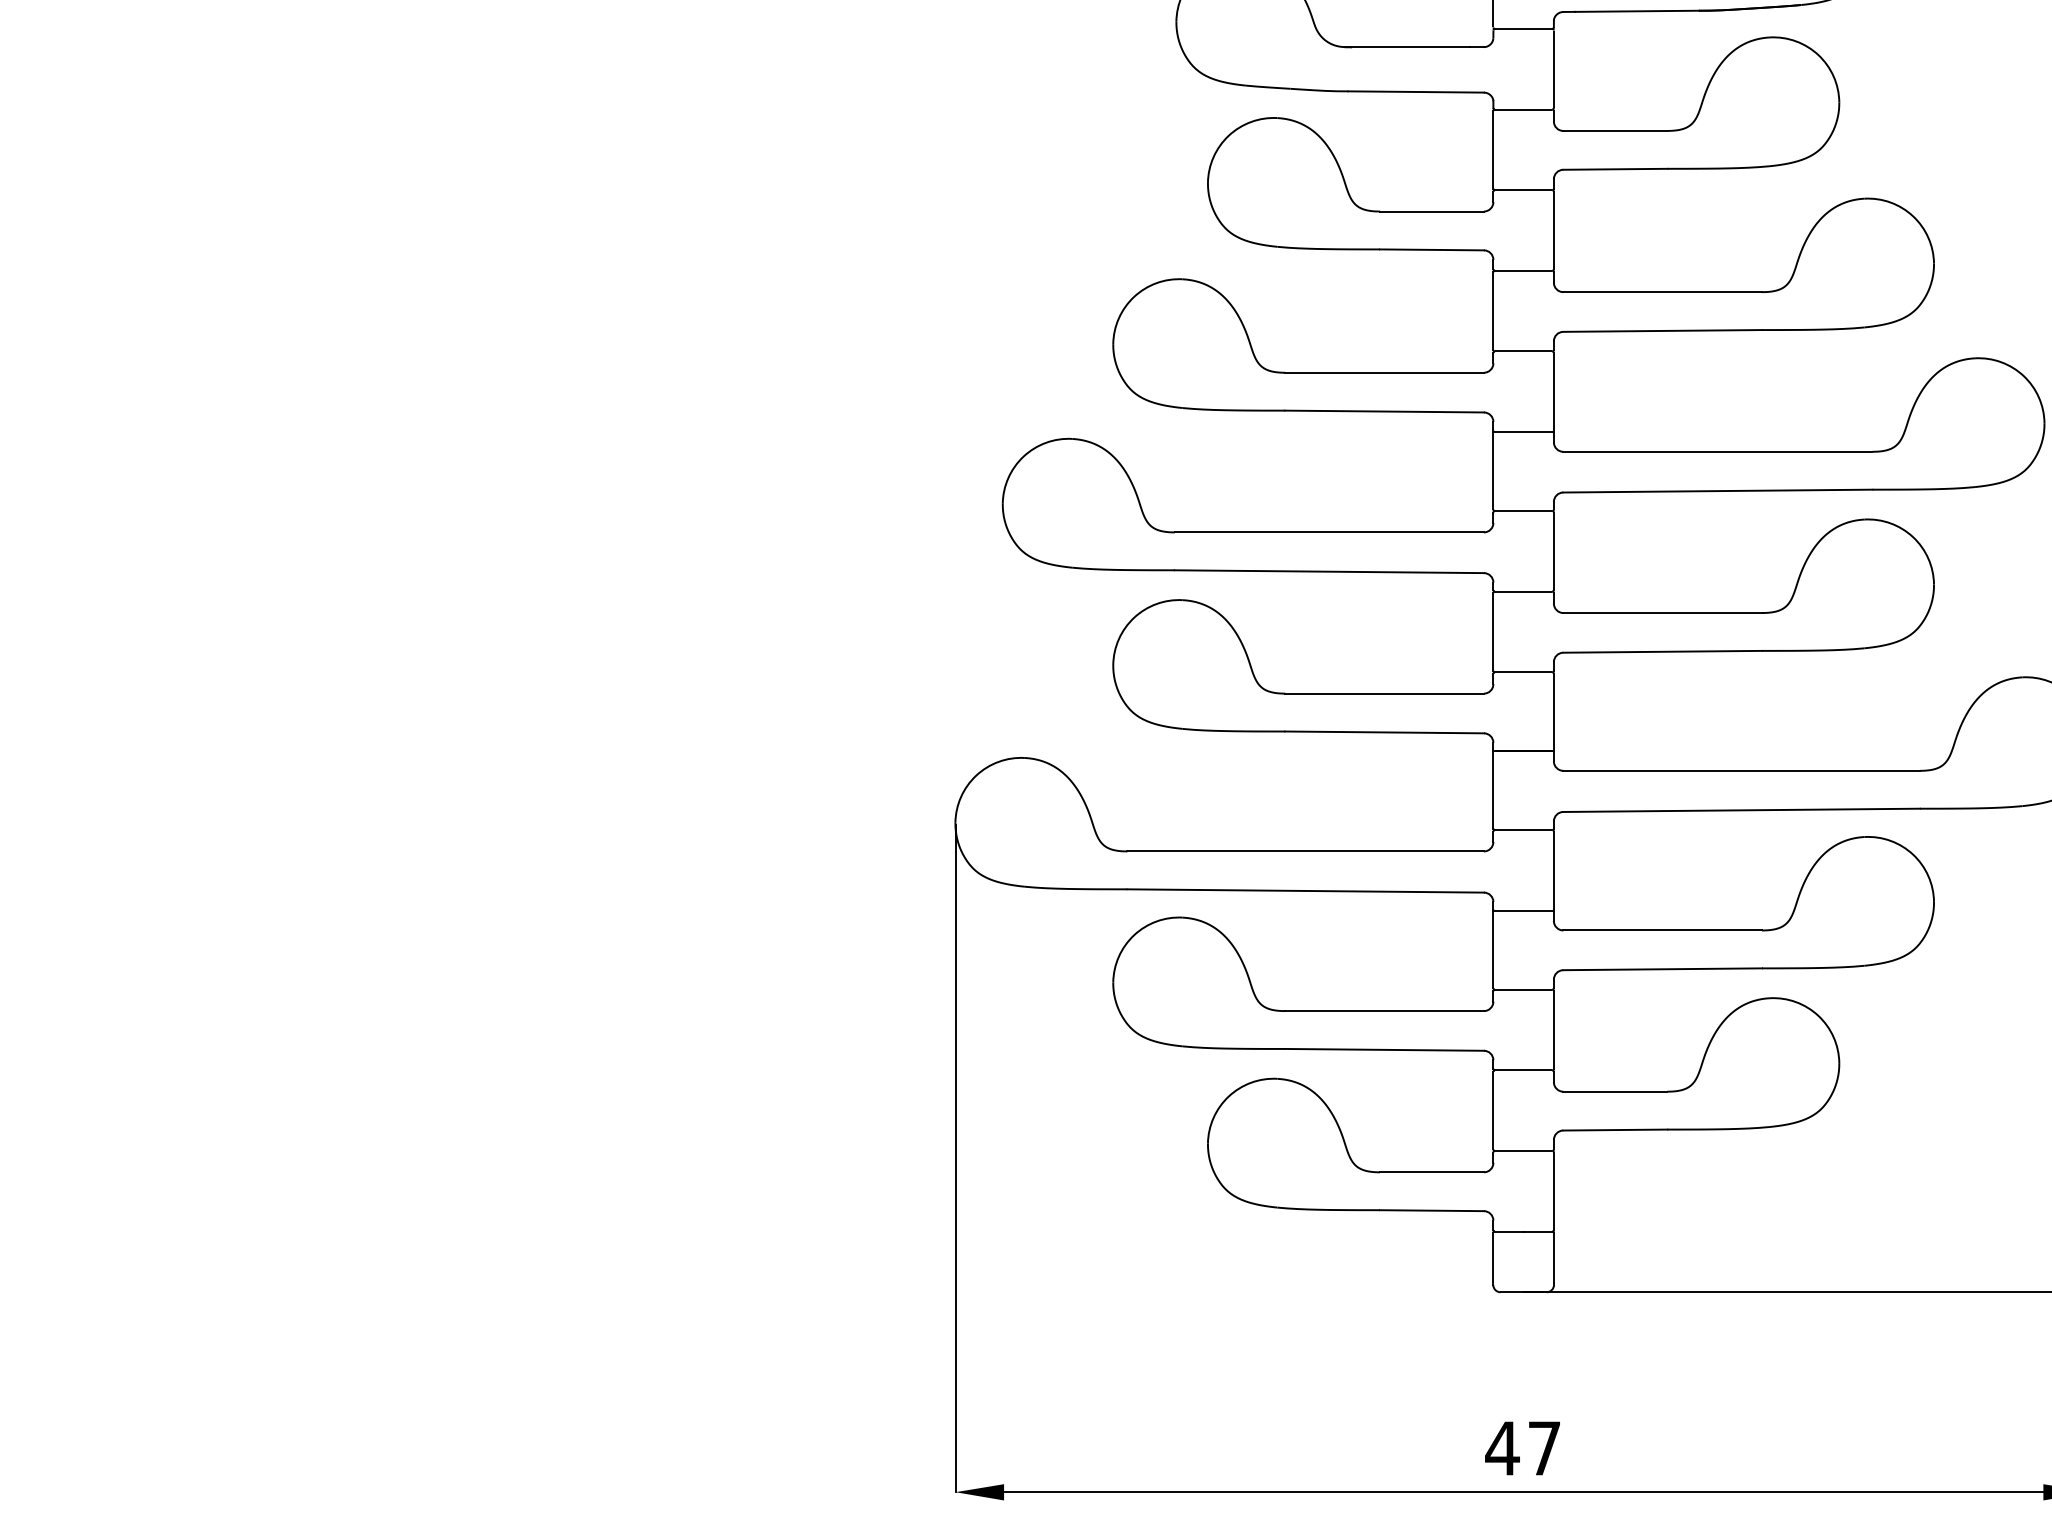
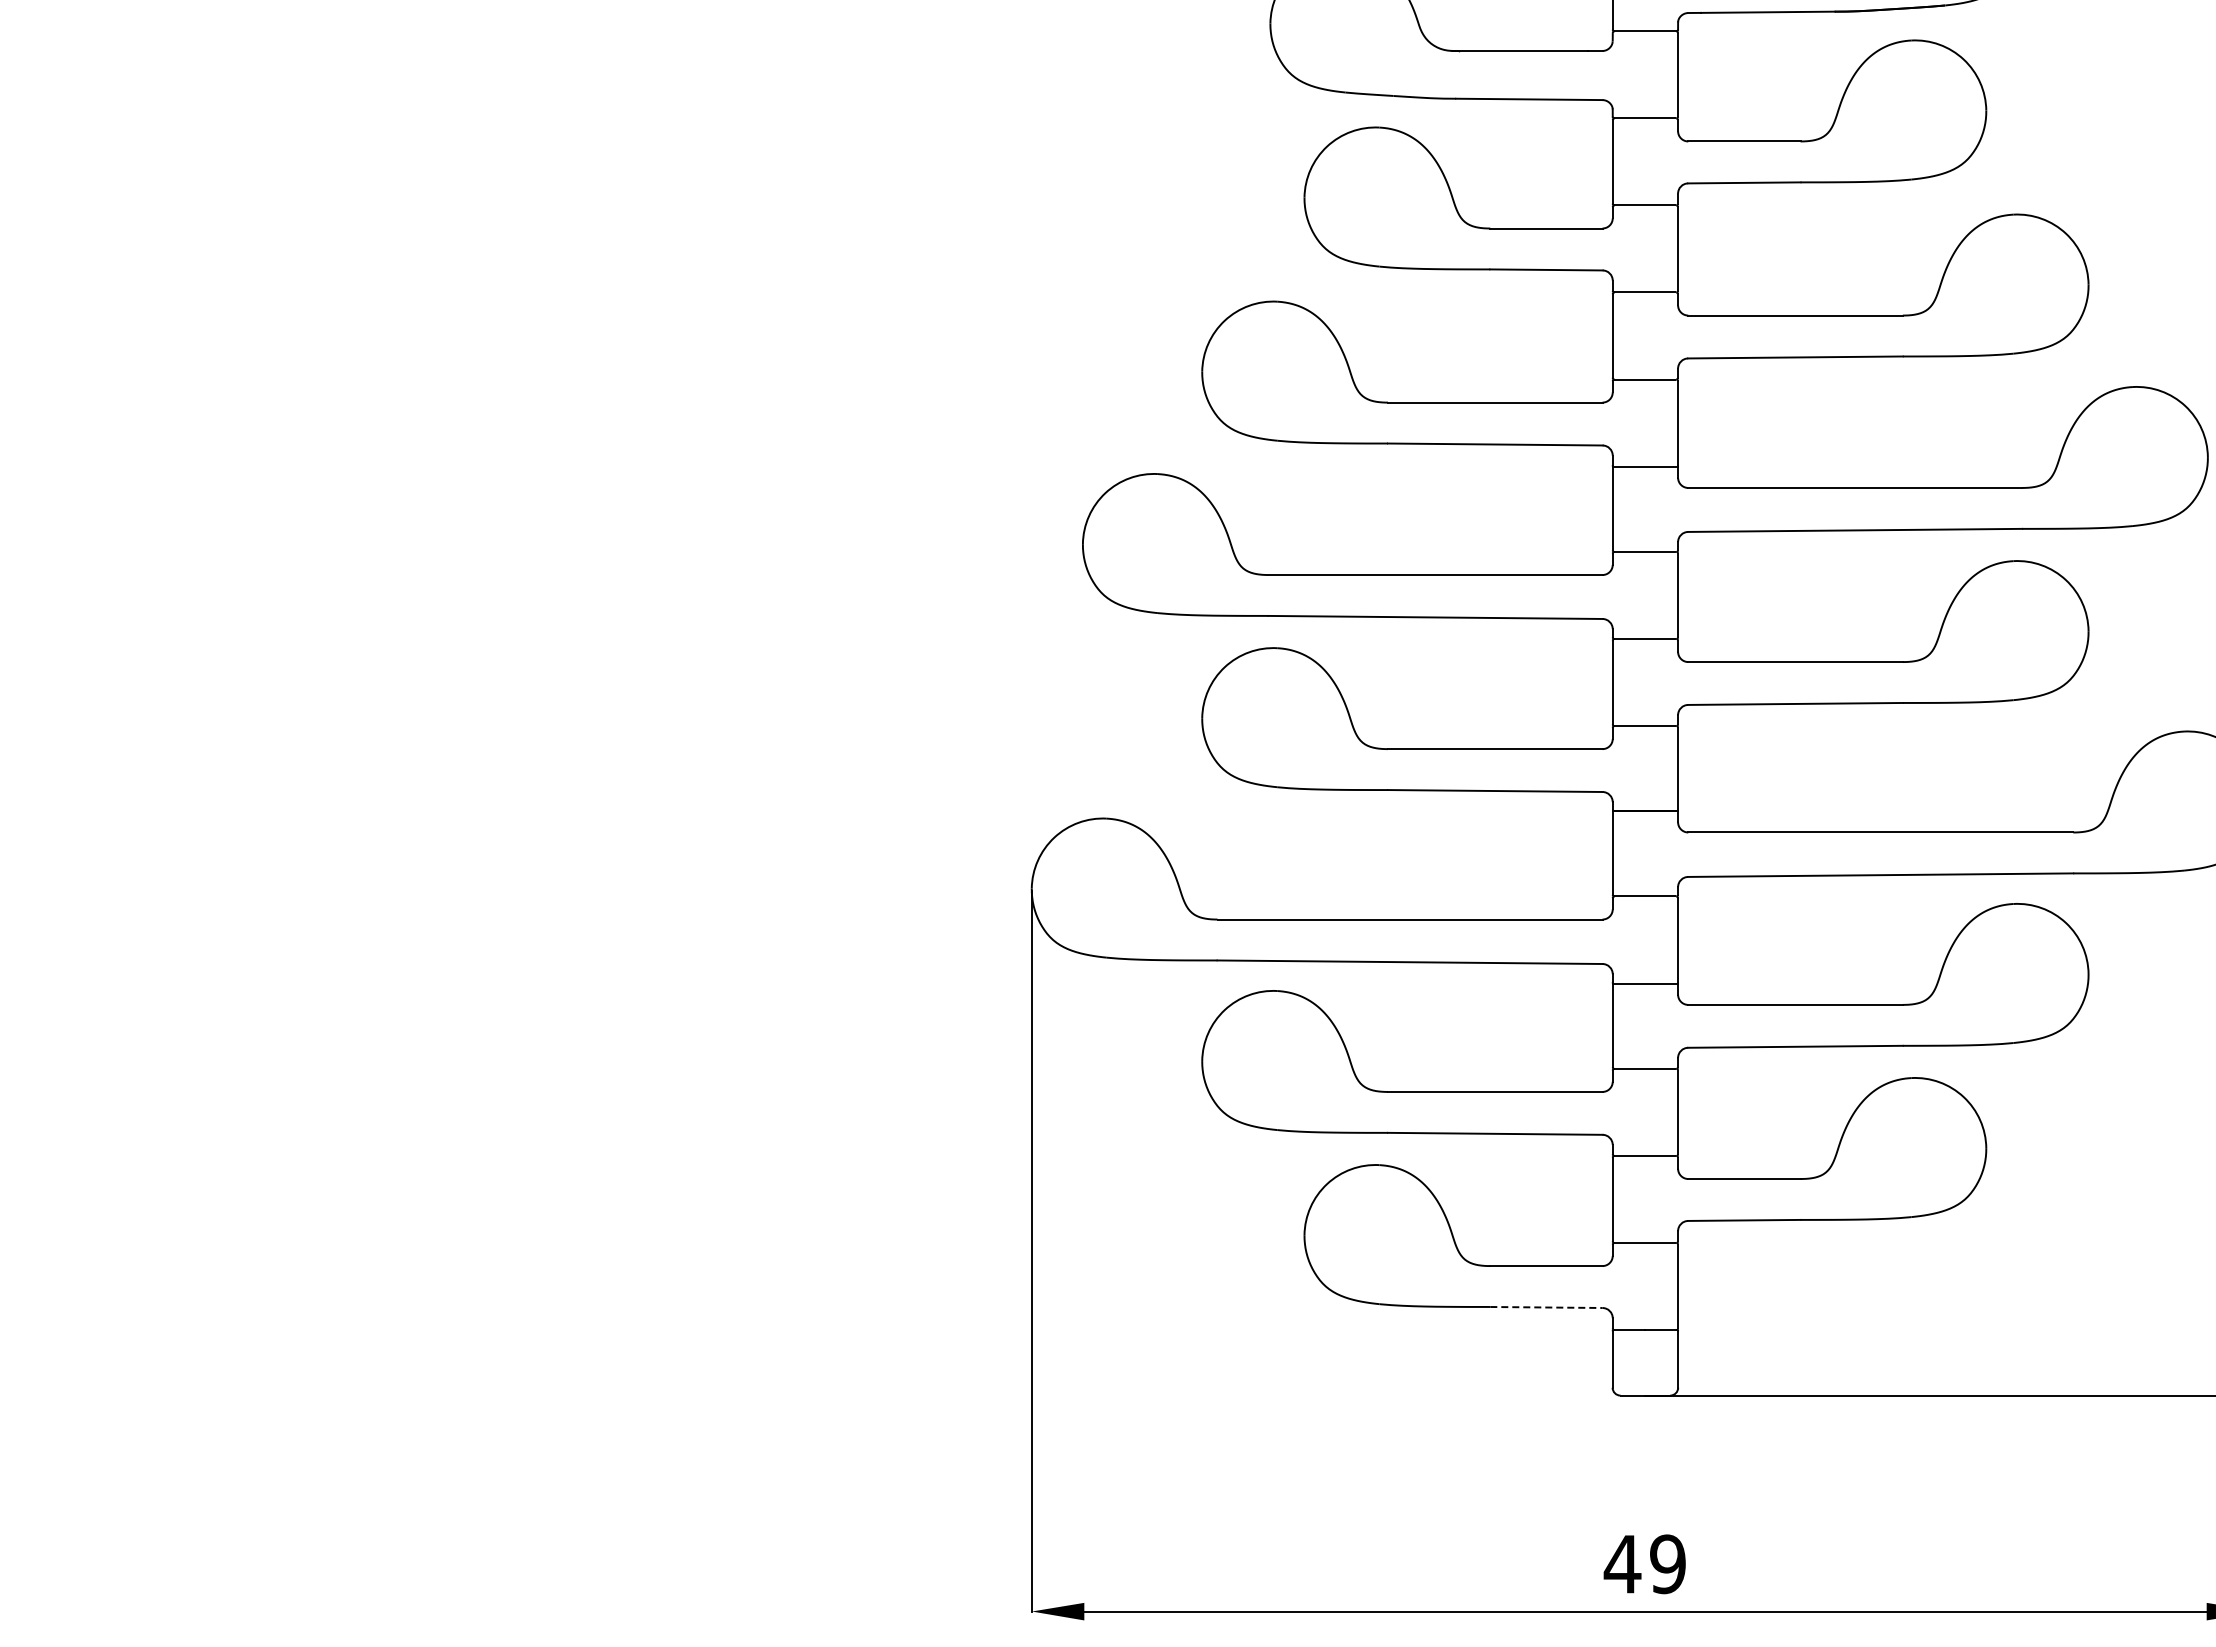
line: (1432, 1210) -> (1546, 1307), solid -> dashed
text: (1544, 1448) -> (1667, 1564), 47 -> 49

